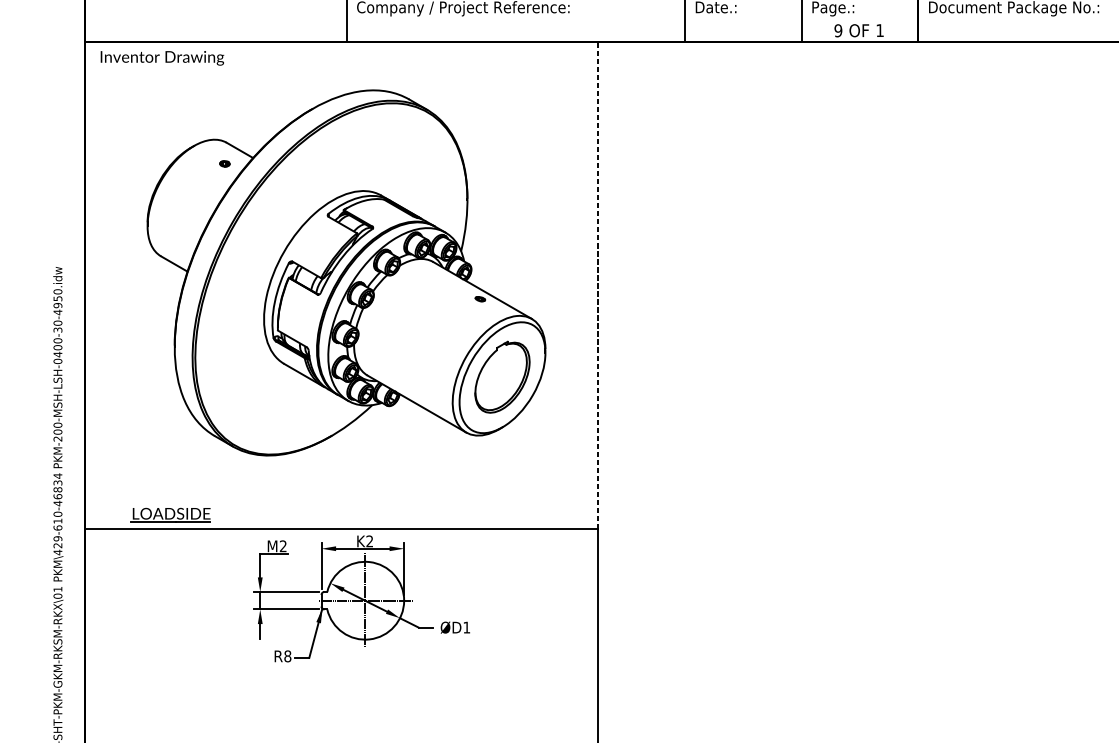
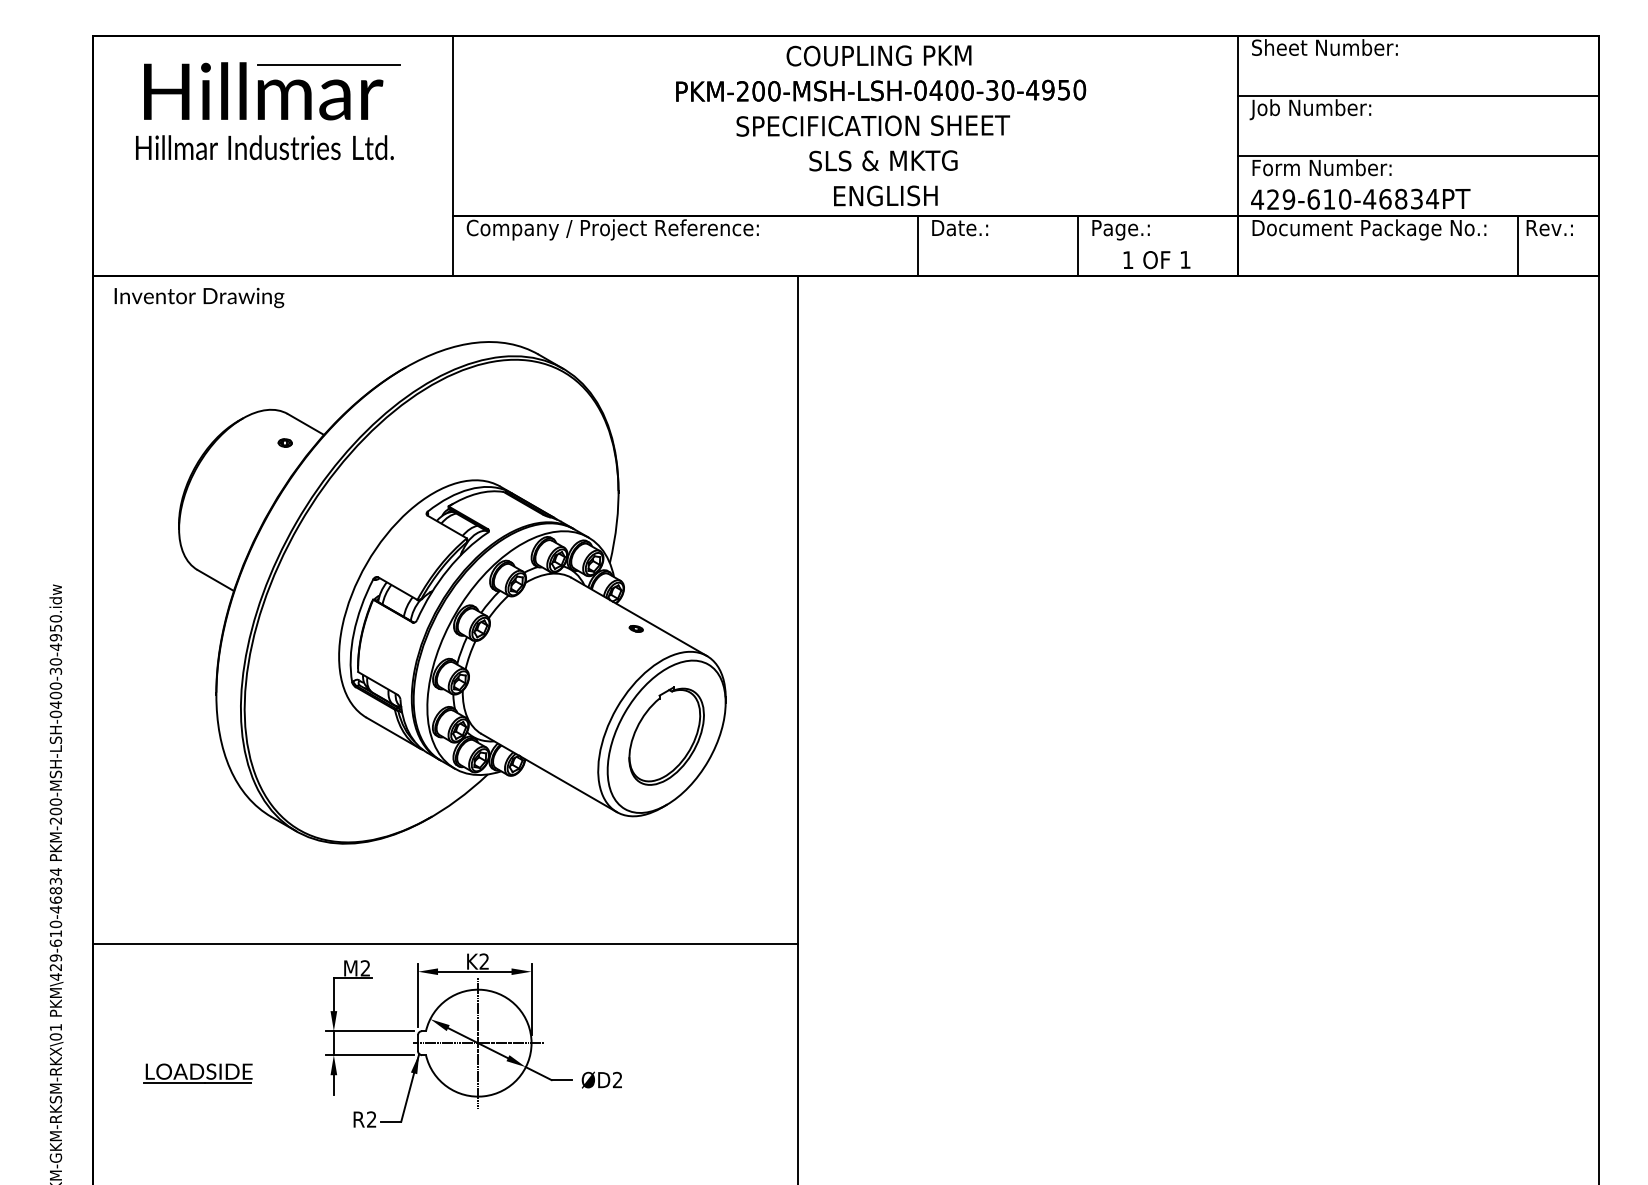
text: (837, 31) -> (1127, 260), 9 -> 1
line: (597, 285) -> (797, 609), dashed -> solid
part: (170, 515) -> (197, 1073), moved
text: (466, 627) -> (617, 1079), ØD1 -> ØD2
text: (287, 656) -> (371, 1119), R8 -> R2

